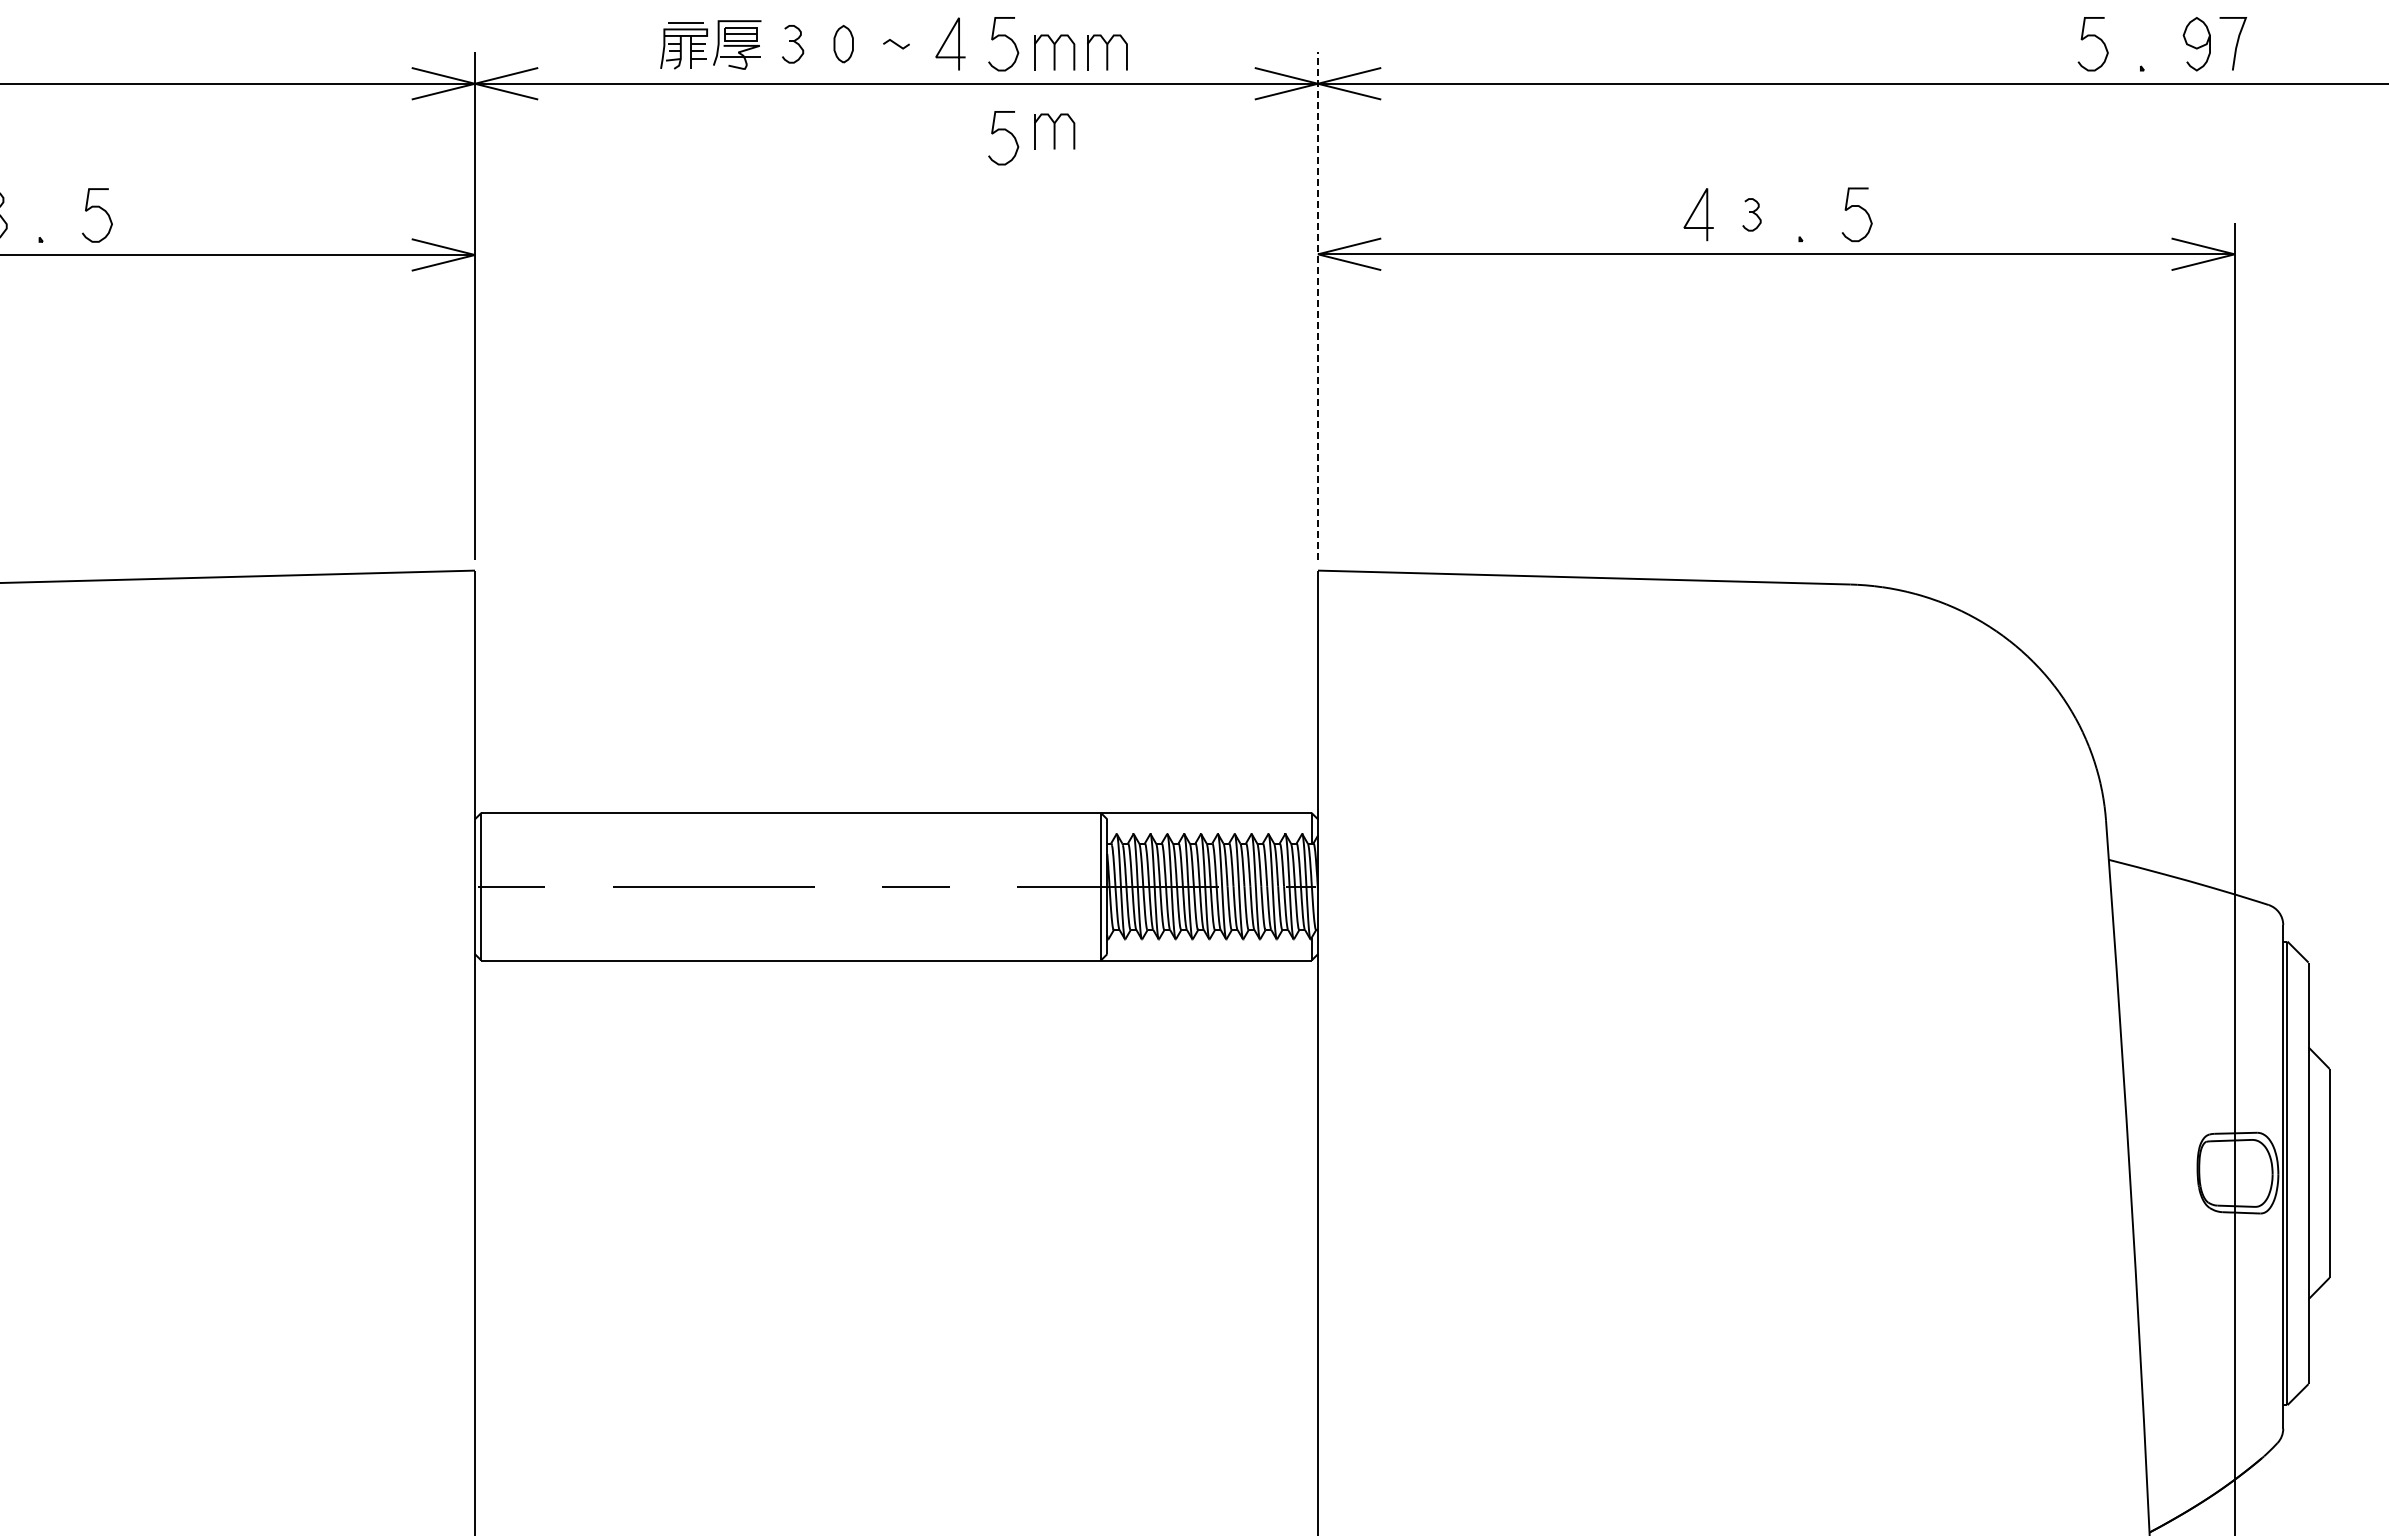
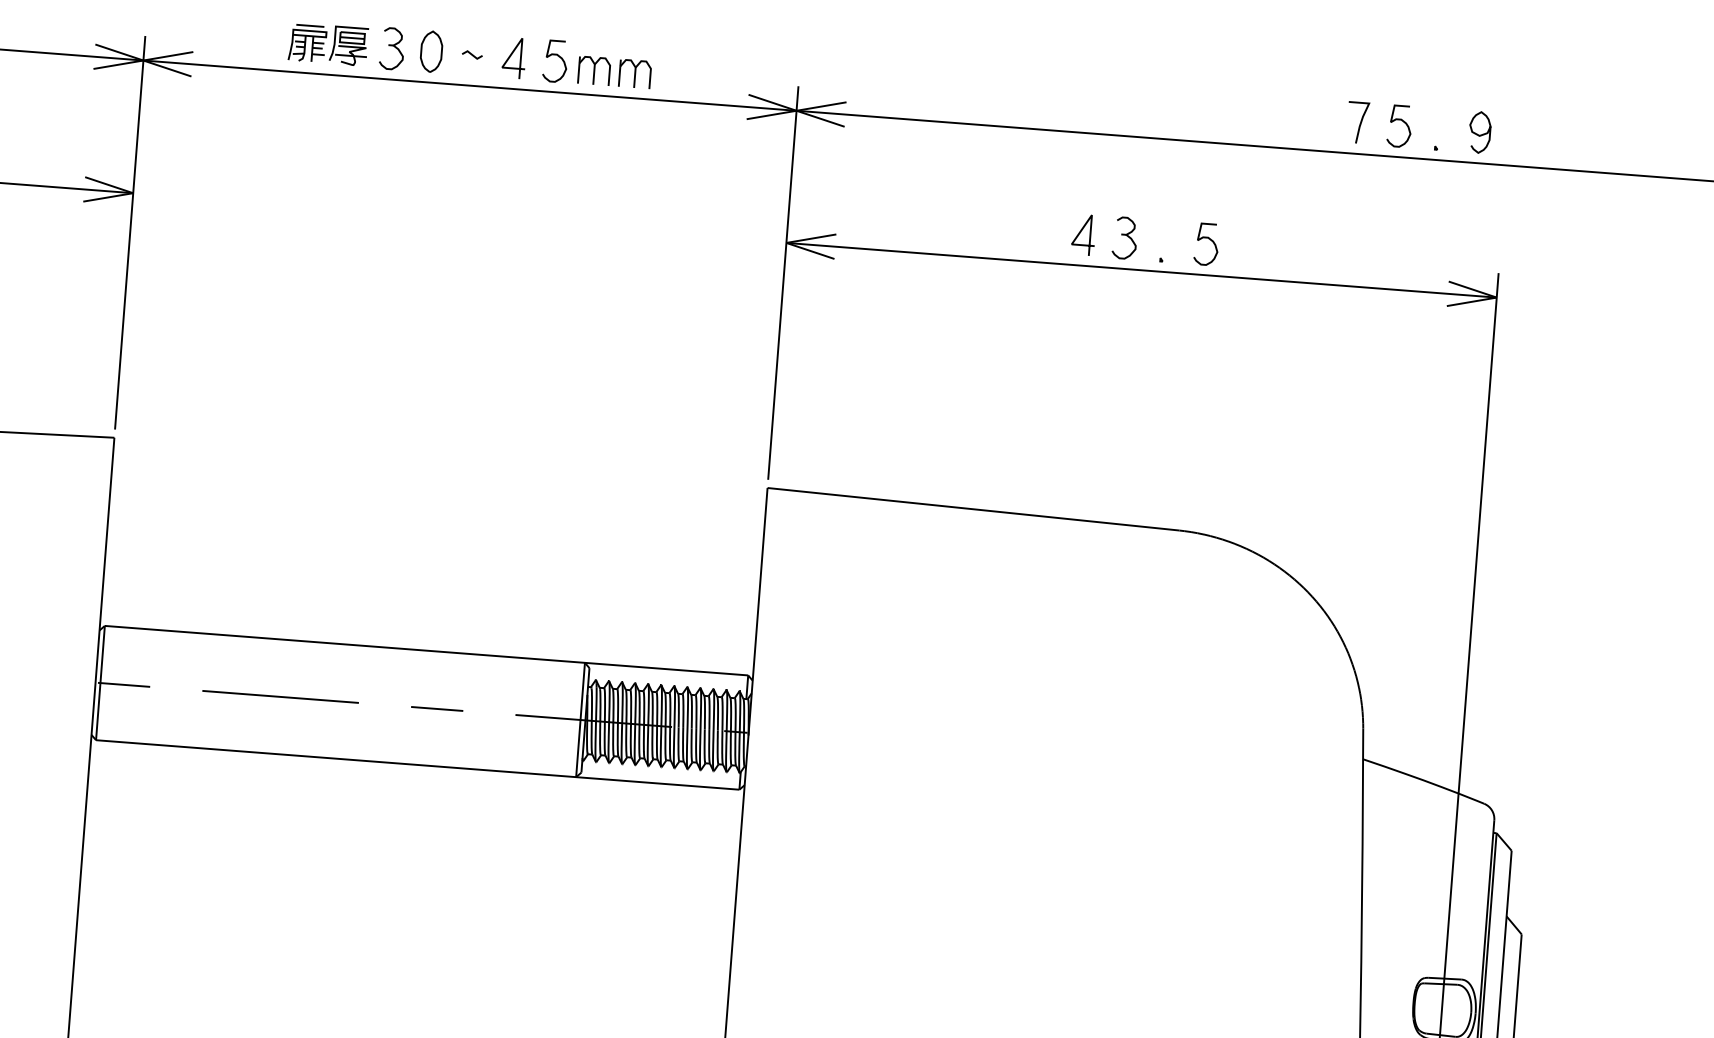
part: (792, 44) -> (391, 49), size x1.43
part: (843, 44) -> (431, 52), size x1.43
curve: (2235, 45) -> (1359, 124), moved
part: (1054, 131) -> (589, 132), removed
curve: (1007, 132) -> (553, 130), removed
part: (1751, 214) -> (1124, 237), size x1.67
line: (1317, 306) -> (782, 283), dashed -> solid

